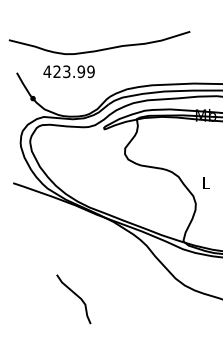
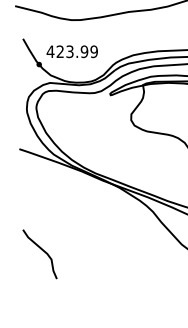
text: (68, 71) -> (71, 51), moved
curve: (76, 296) -> (42, 251), moved

